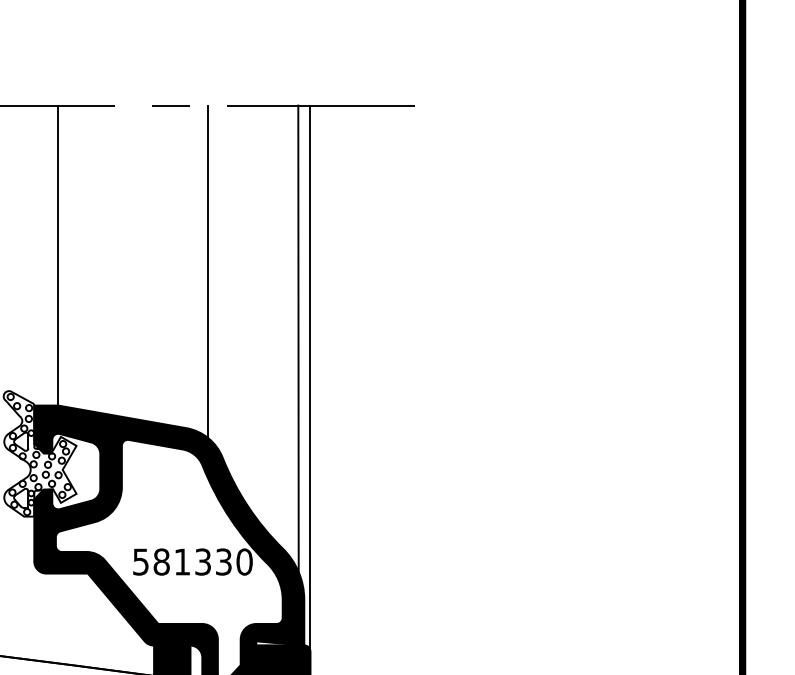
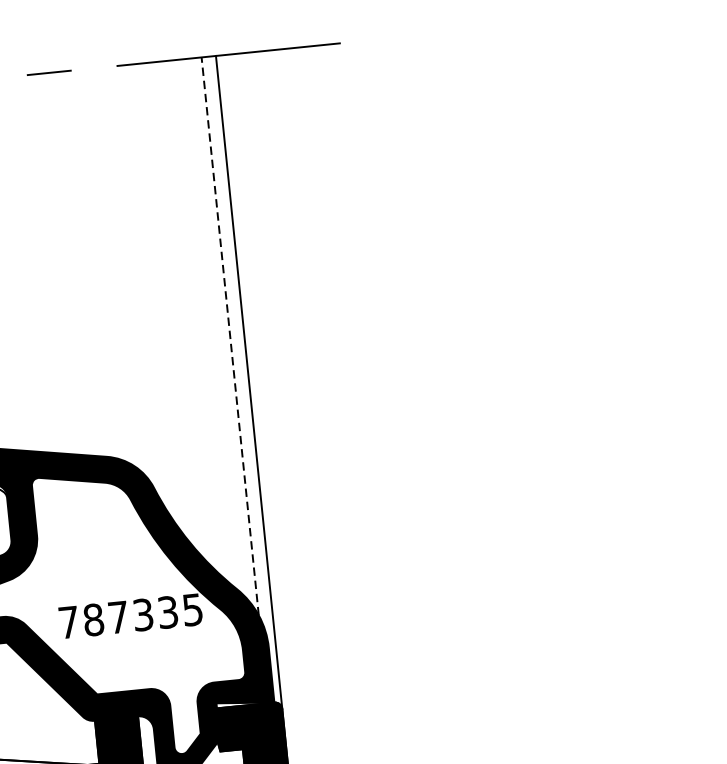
line: (208, 271) -> (114, 266), removed
line: (298, 338) -> (230, 335), solid -> dashed
text: (192, 561) -> (130, 615), 581330 -> 787335

